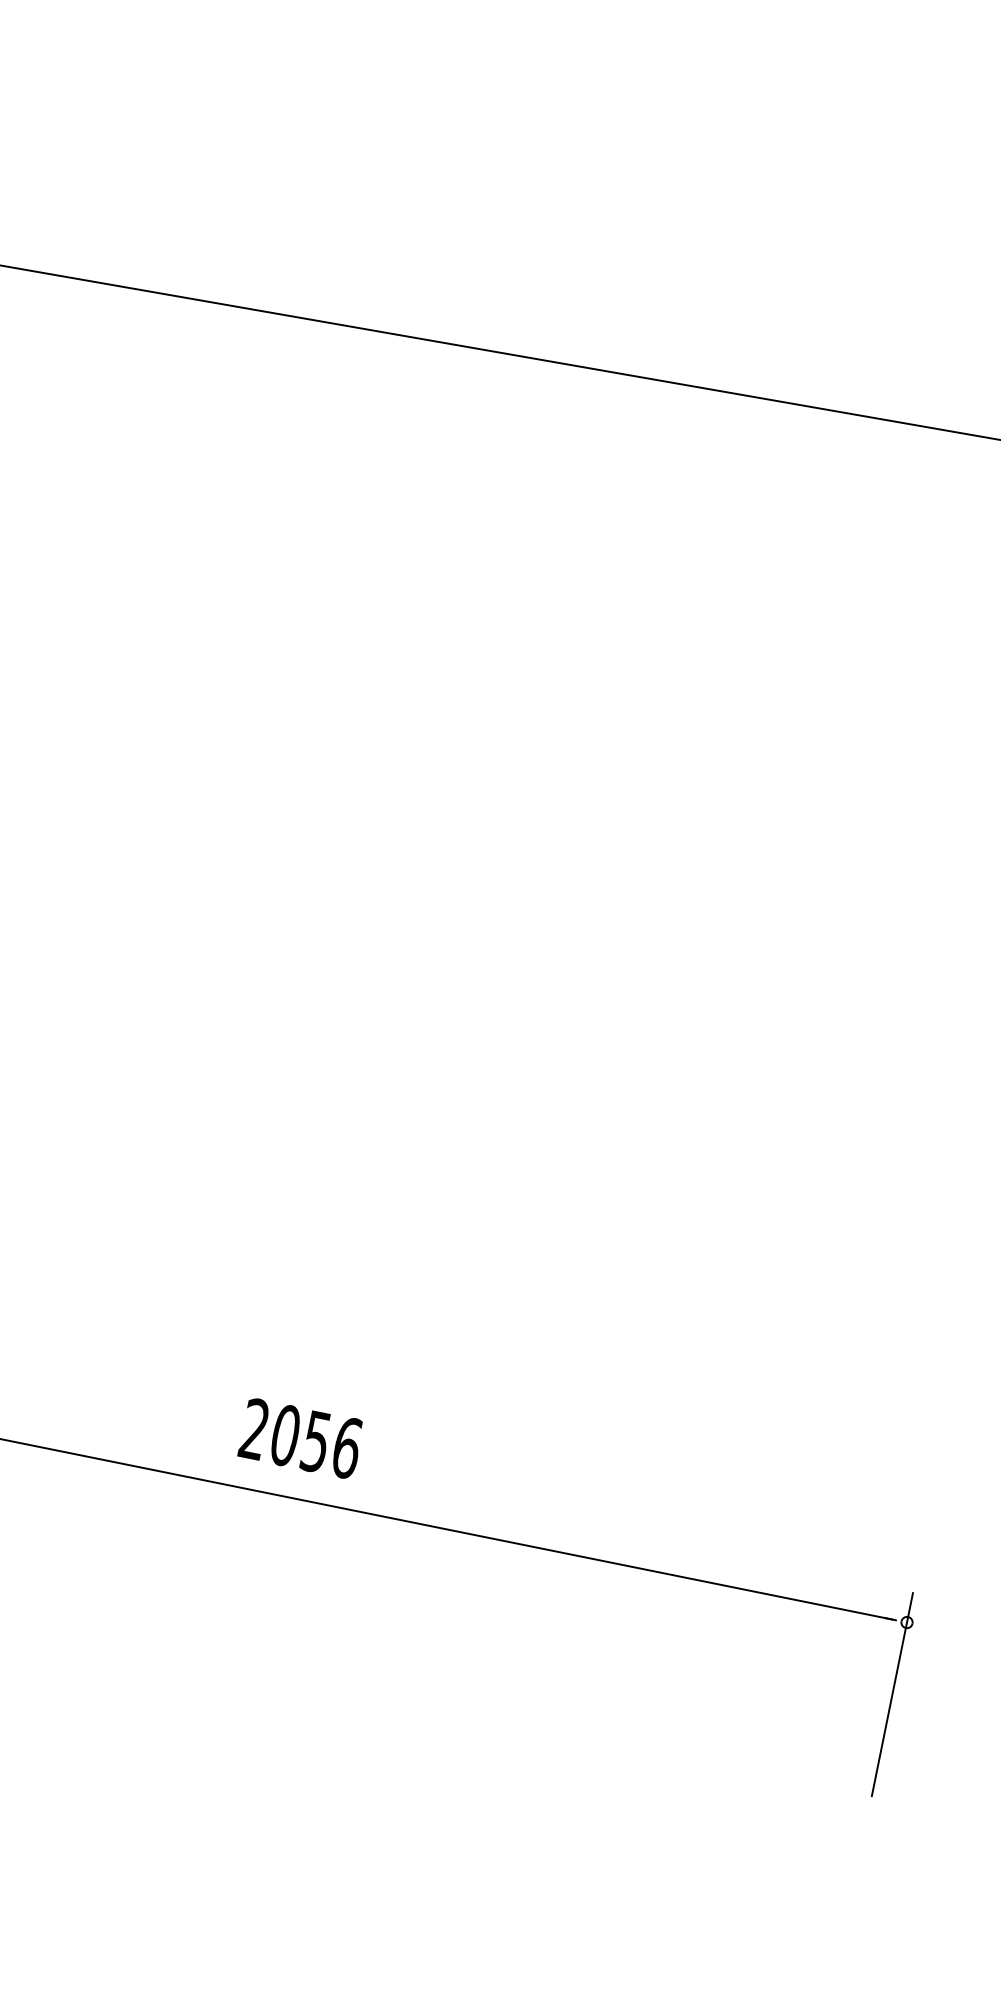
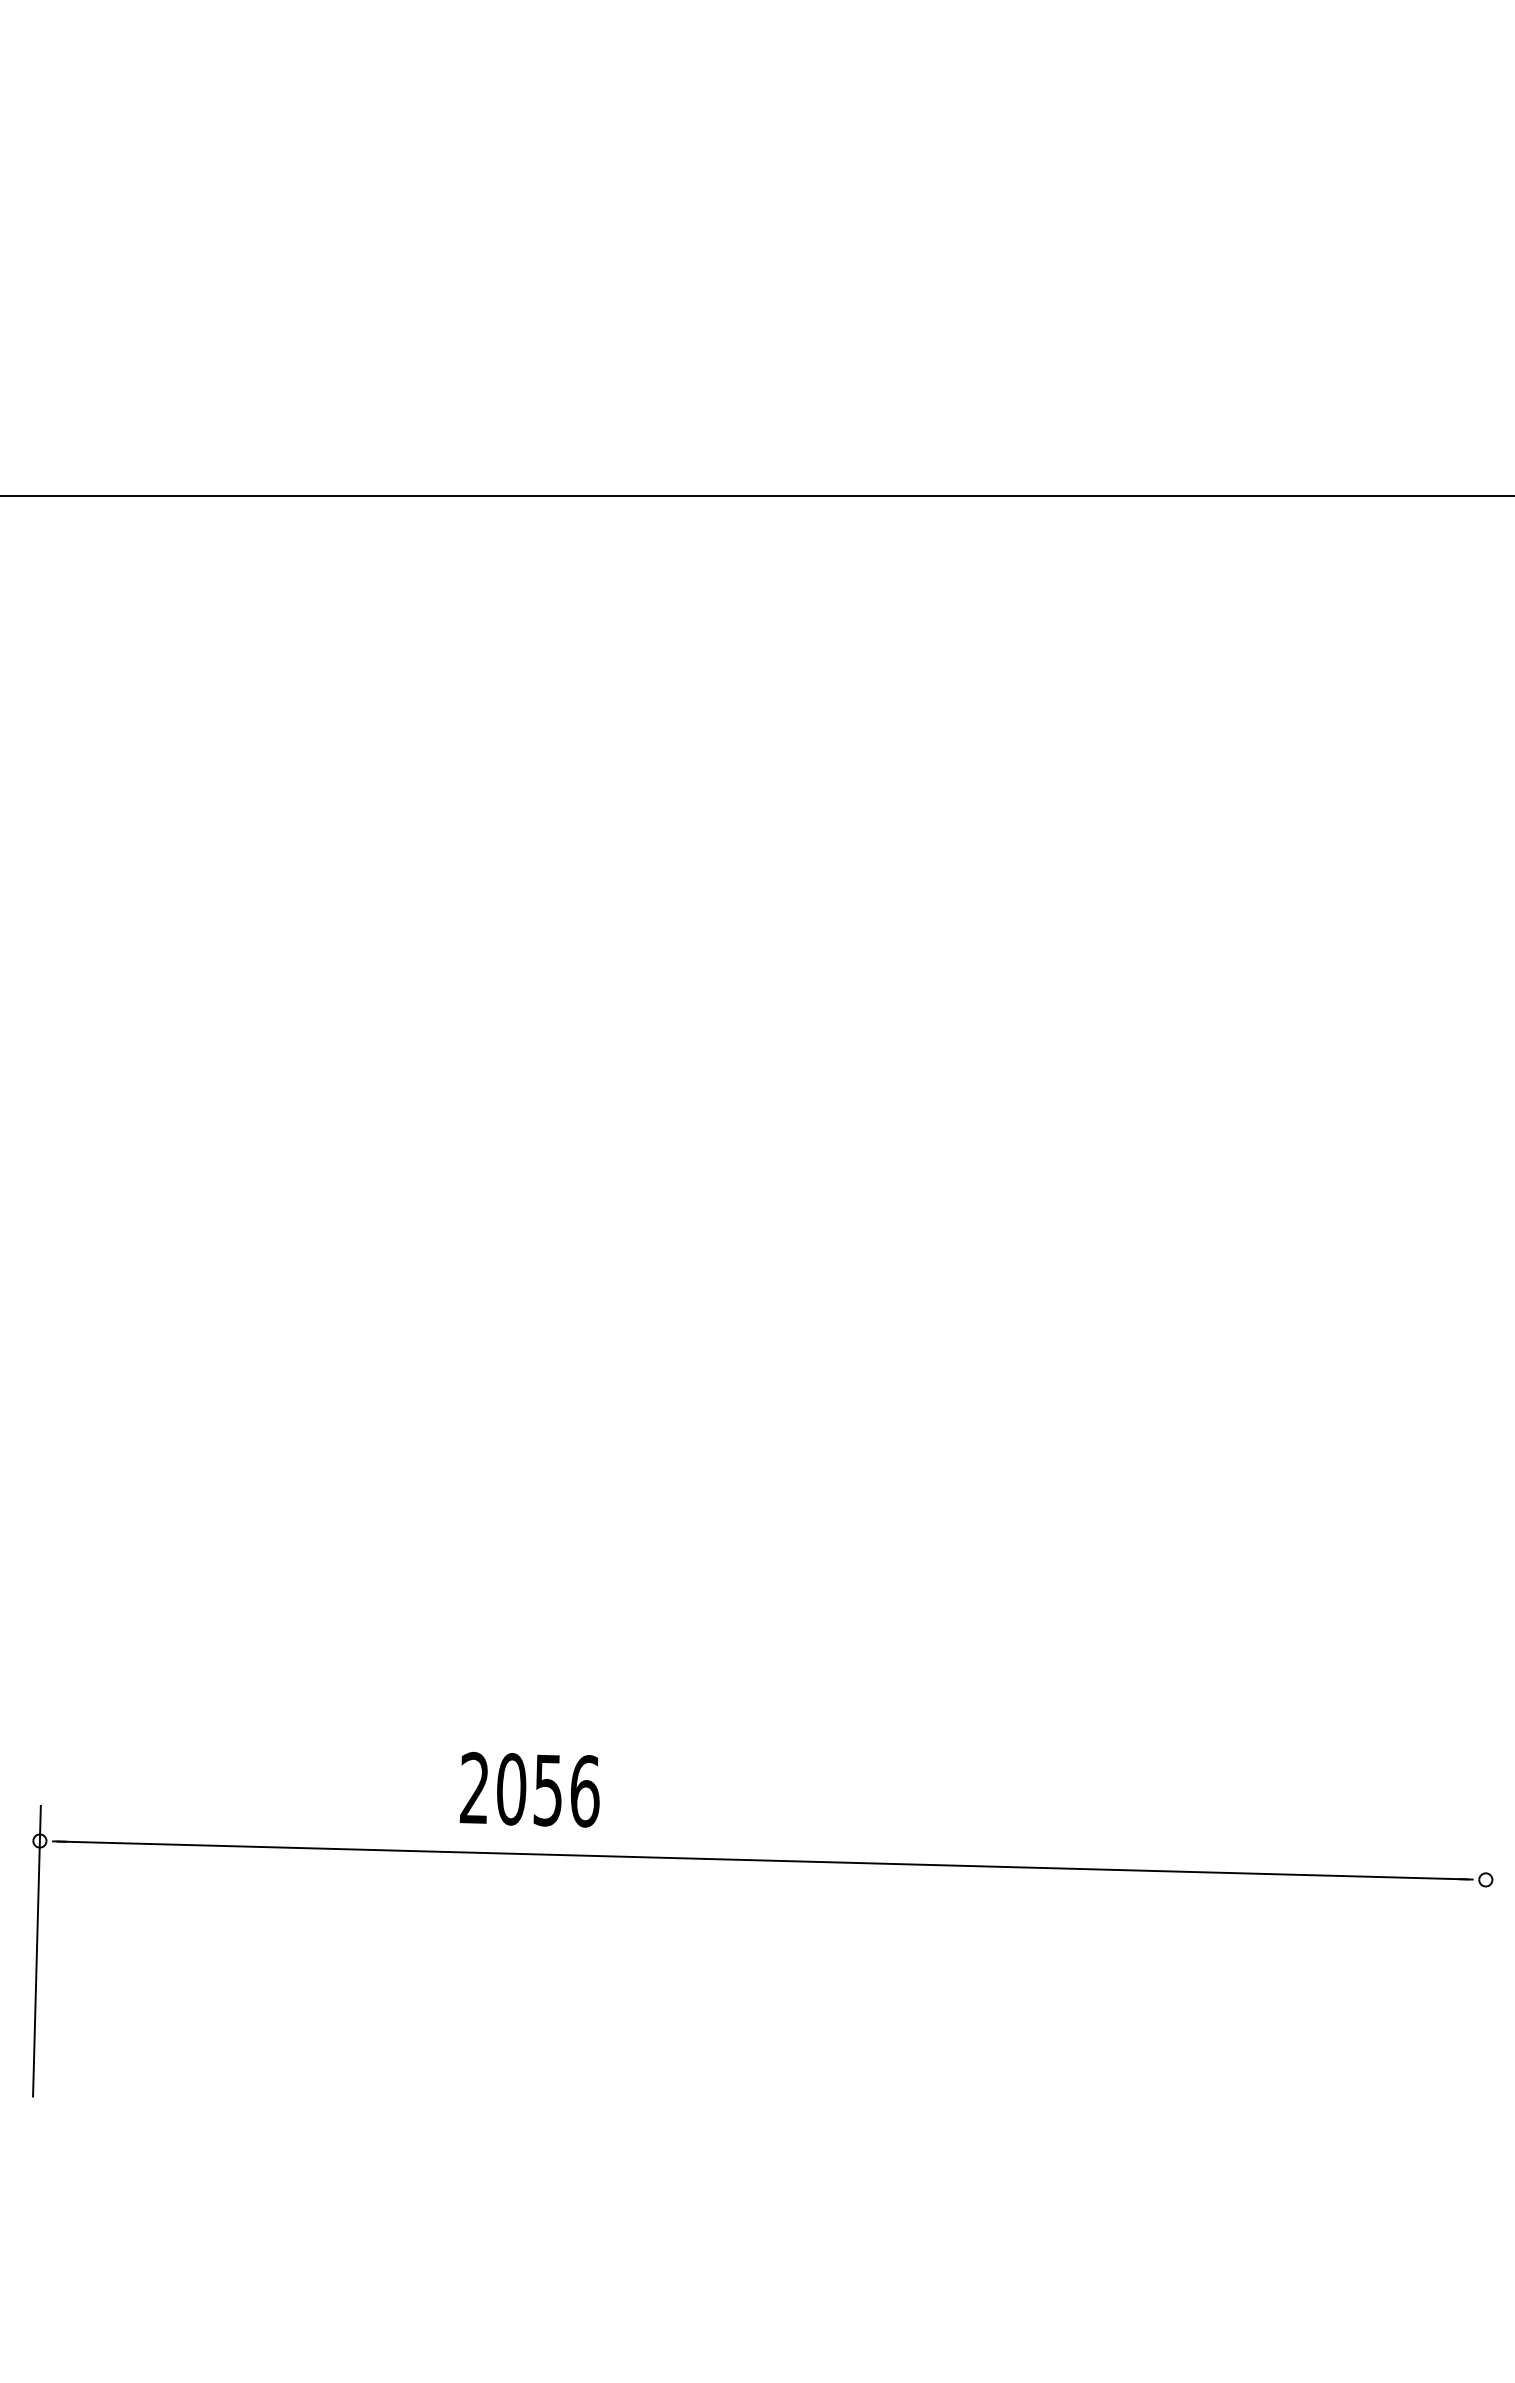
text: (300, 1438) -> (529, 1789), moved
line: (892, 1694) -> (1483, 1965), removed

